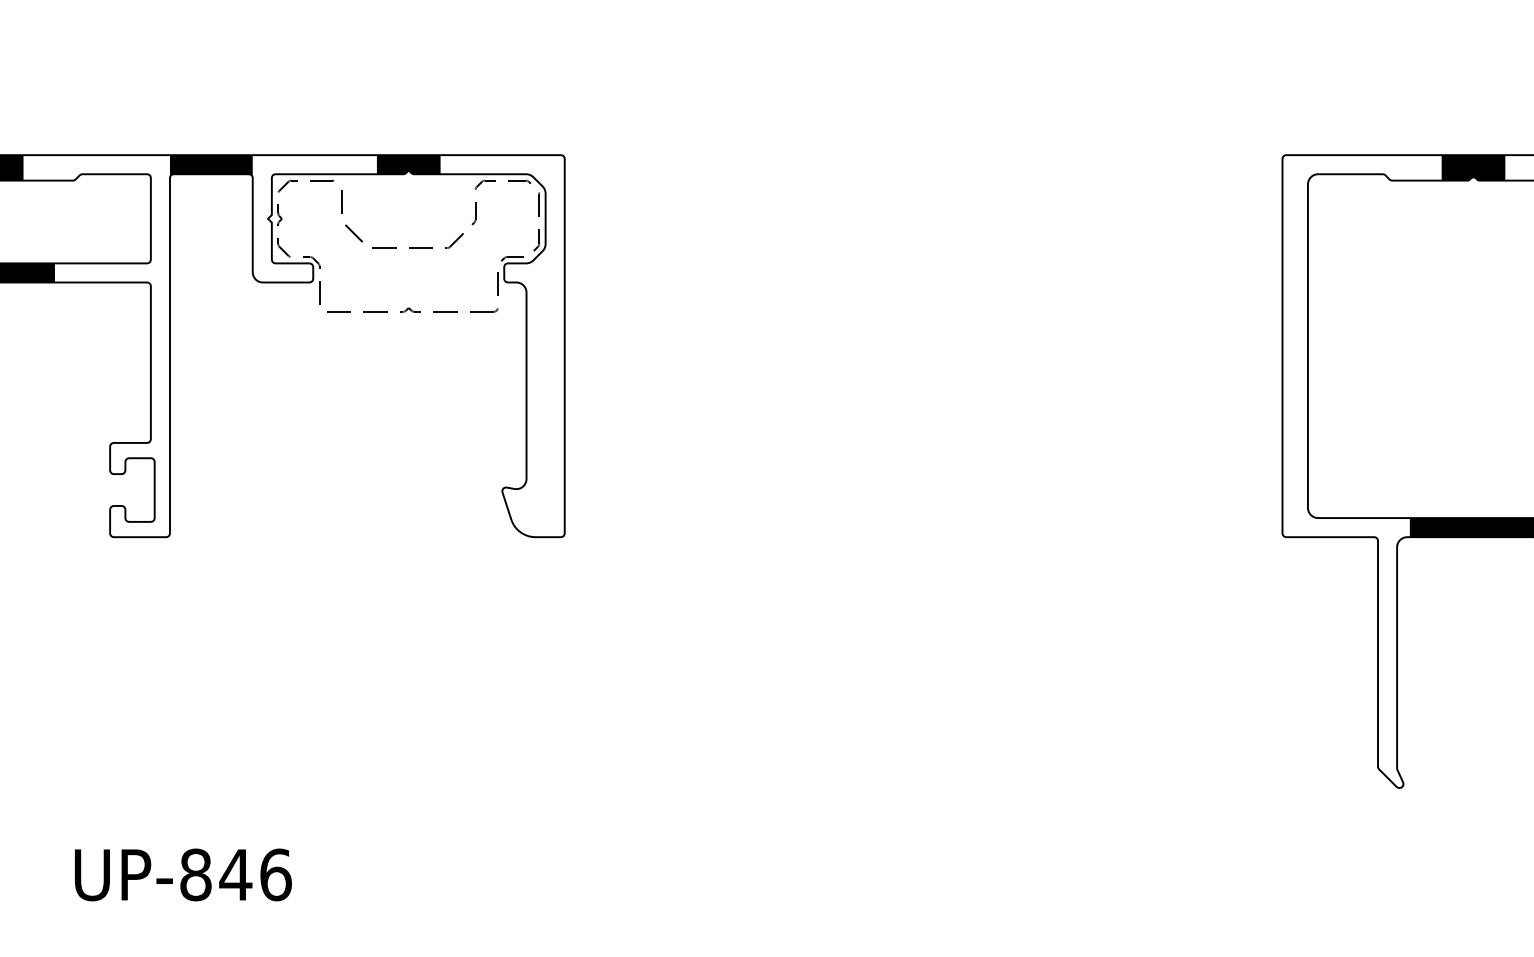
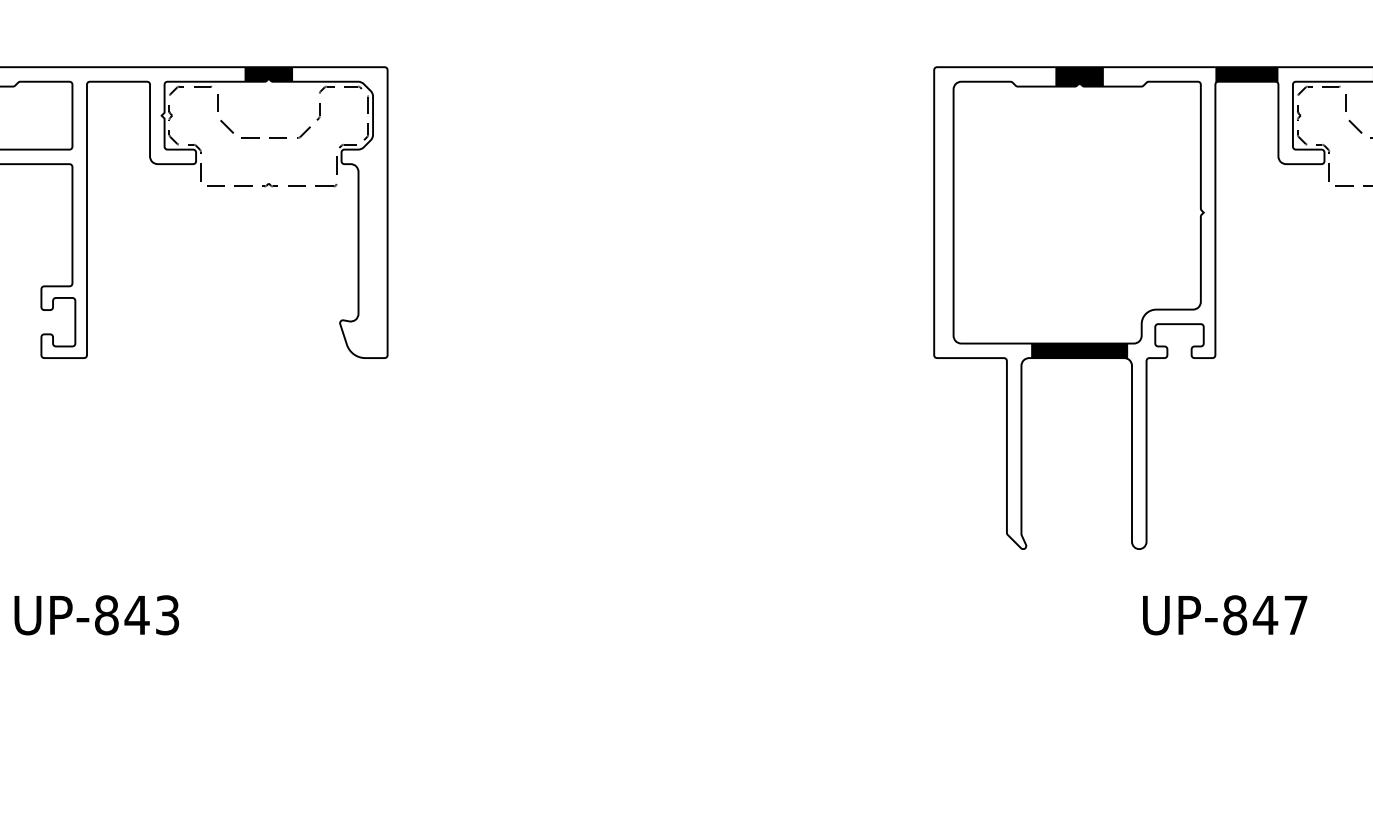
fill: (211, 166) -> (118, 75), removed
text: (275, 875) -> (167, 615), UP-846 -> UP-843

